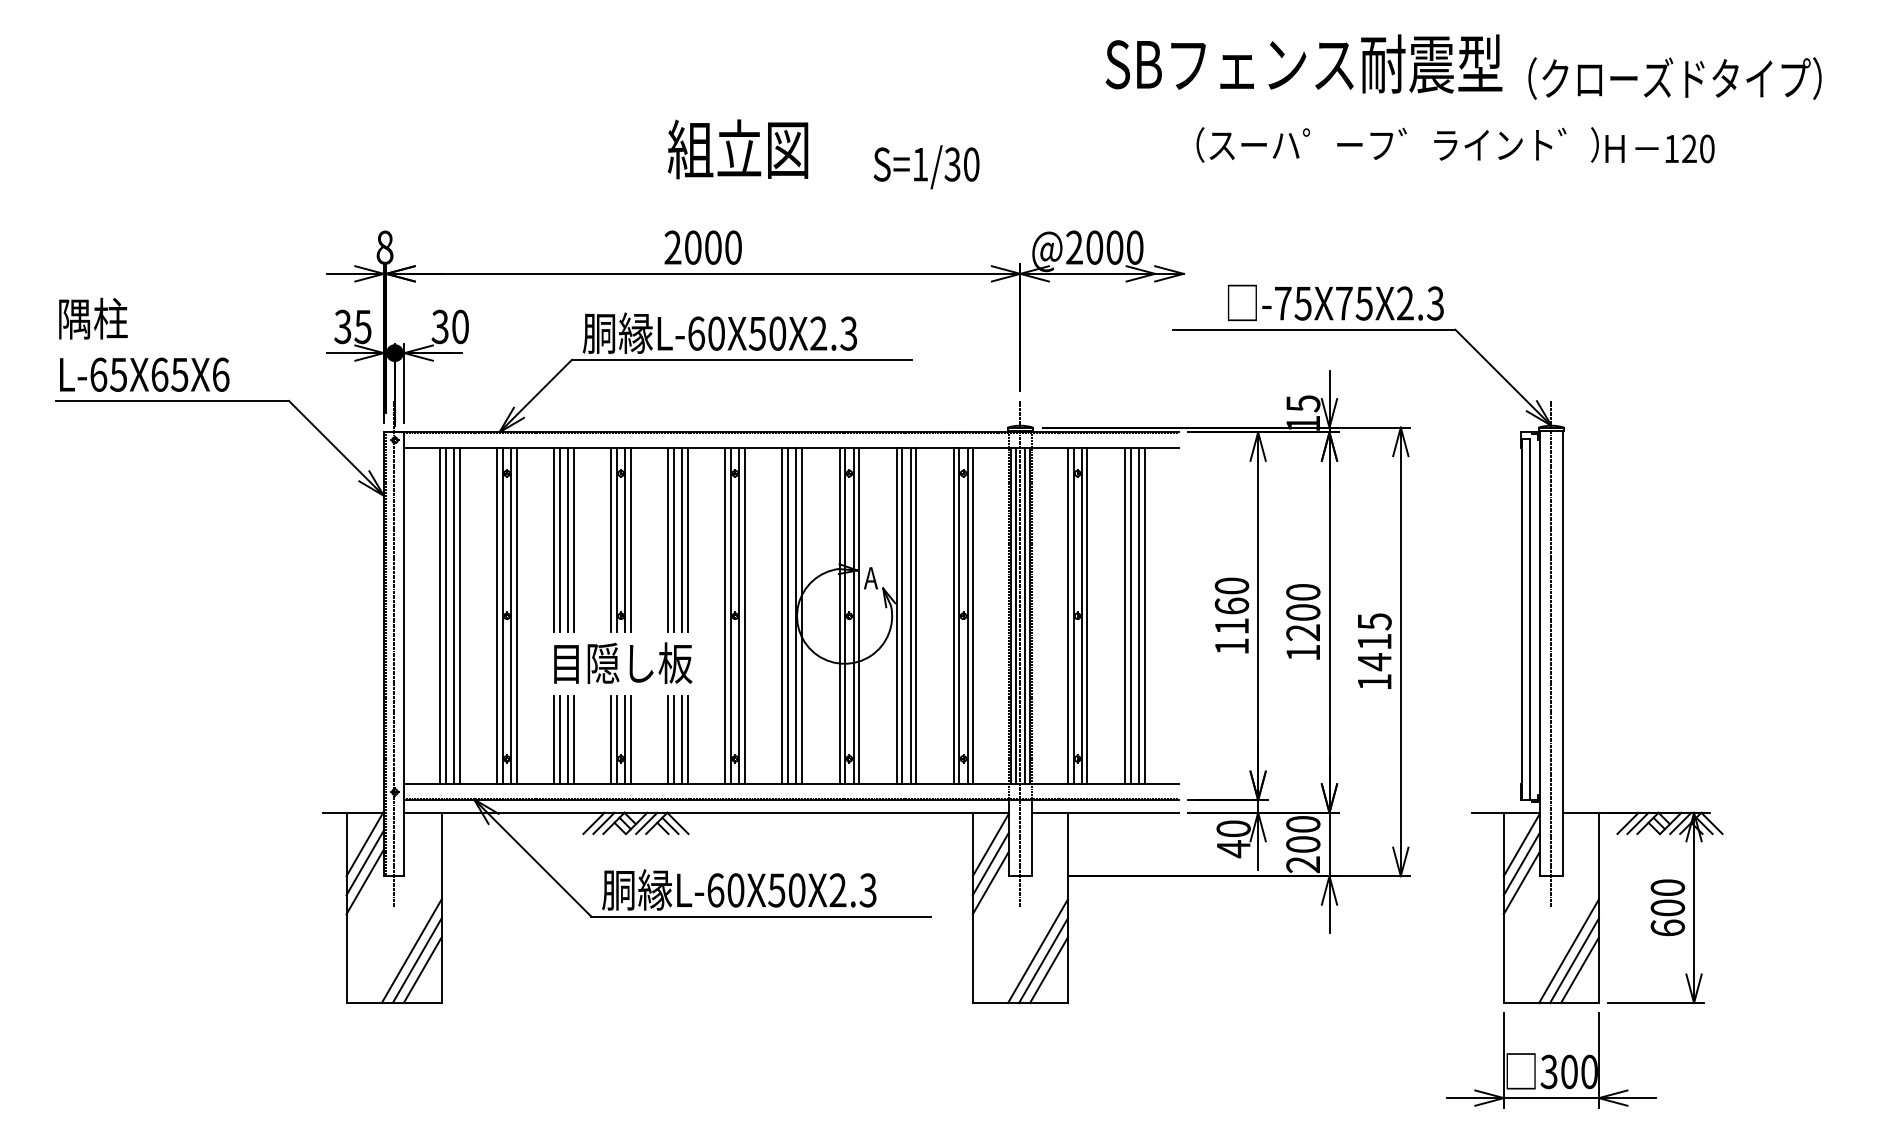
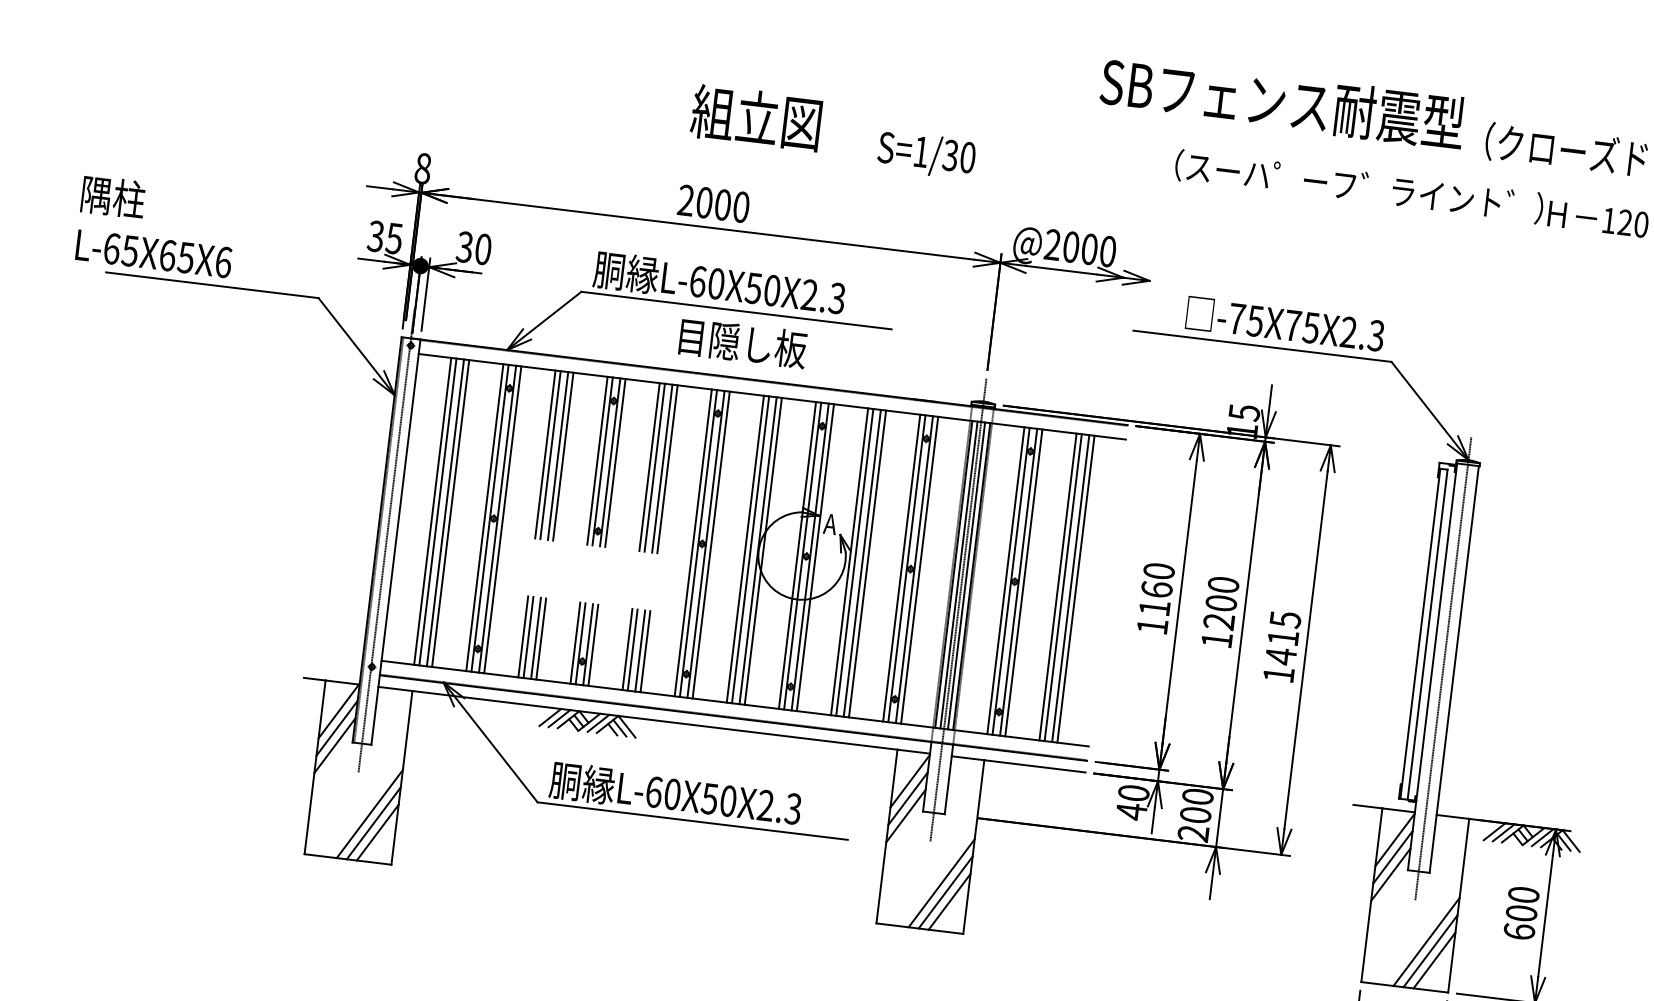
text: (144, 344) -> (157, 226), moved
text: (623, 662) -> (743, 342), moved

